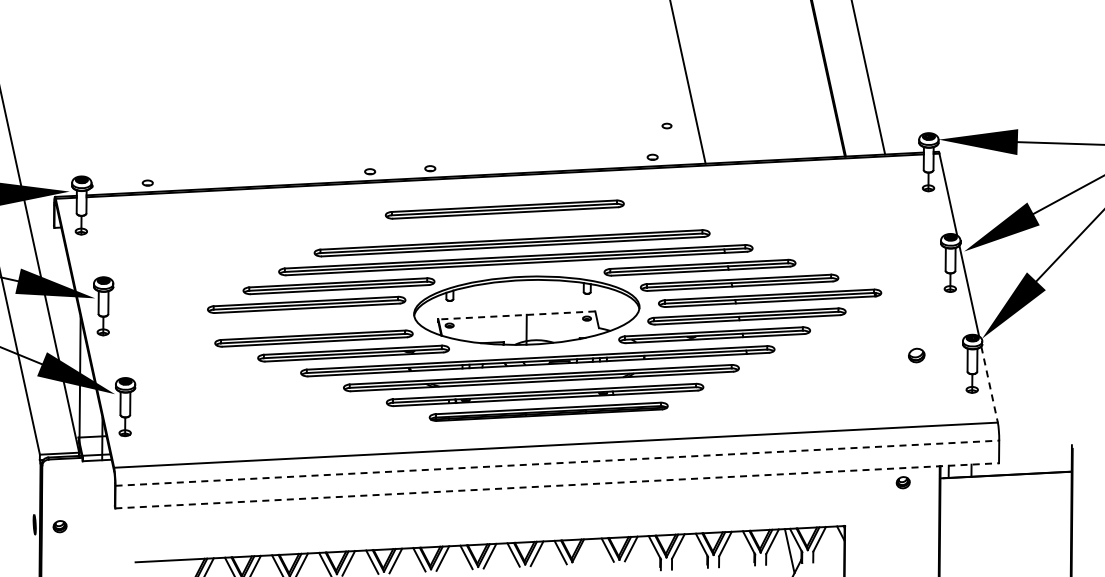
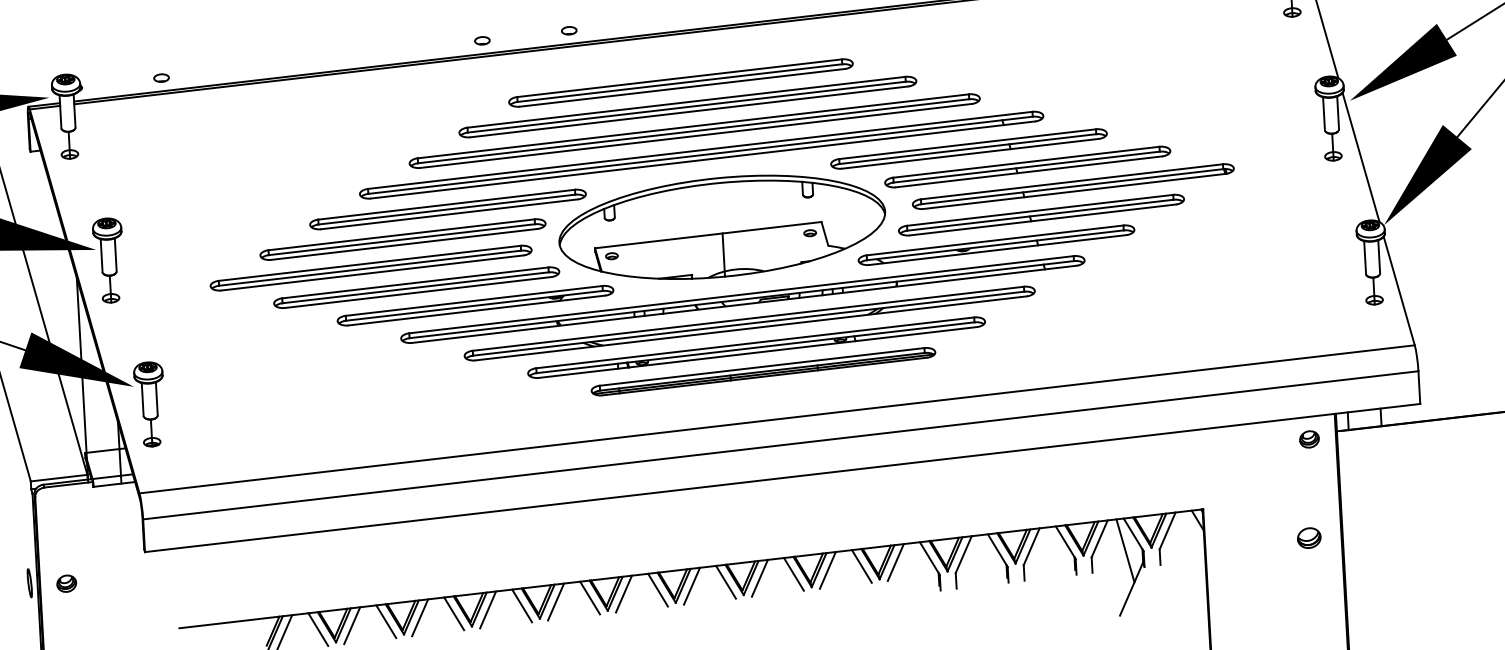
part: (508, 226) -> (687, 107), added
line: (516, 315) -> (707, 235), dashed -> solid
part: (283, 322) -> (371, 267), added
part: (916, 355) -> (1308, 538), moved
line: (989, 384) -> (1399, 290), dashed -> solid
line: (557, 463) -> (780, 445), dashed -> solid
part: (902, 482) -> (1308, 439), moved
line: (557, 485) -> (783, 477), dashed -> solid
line: (583, 551) -> (826, 570), added

